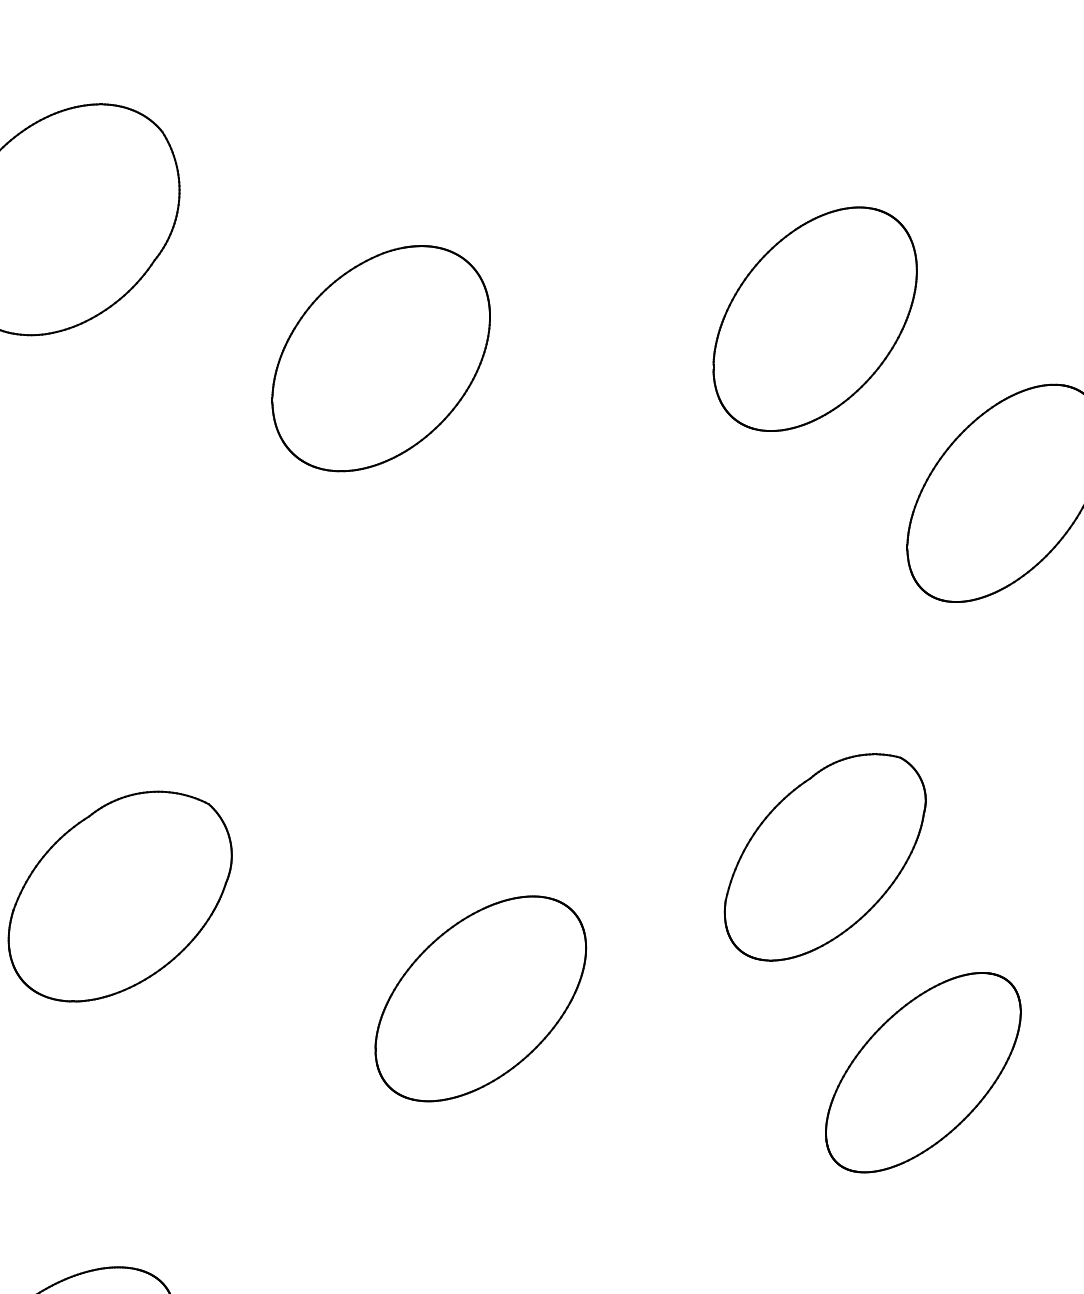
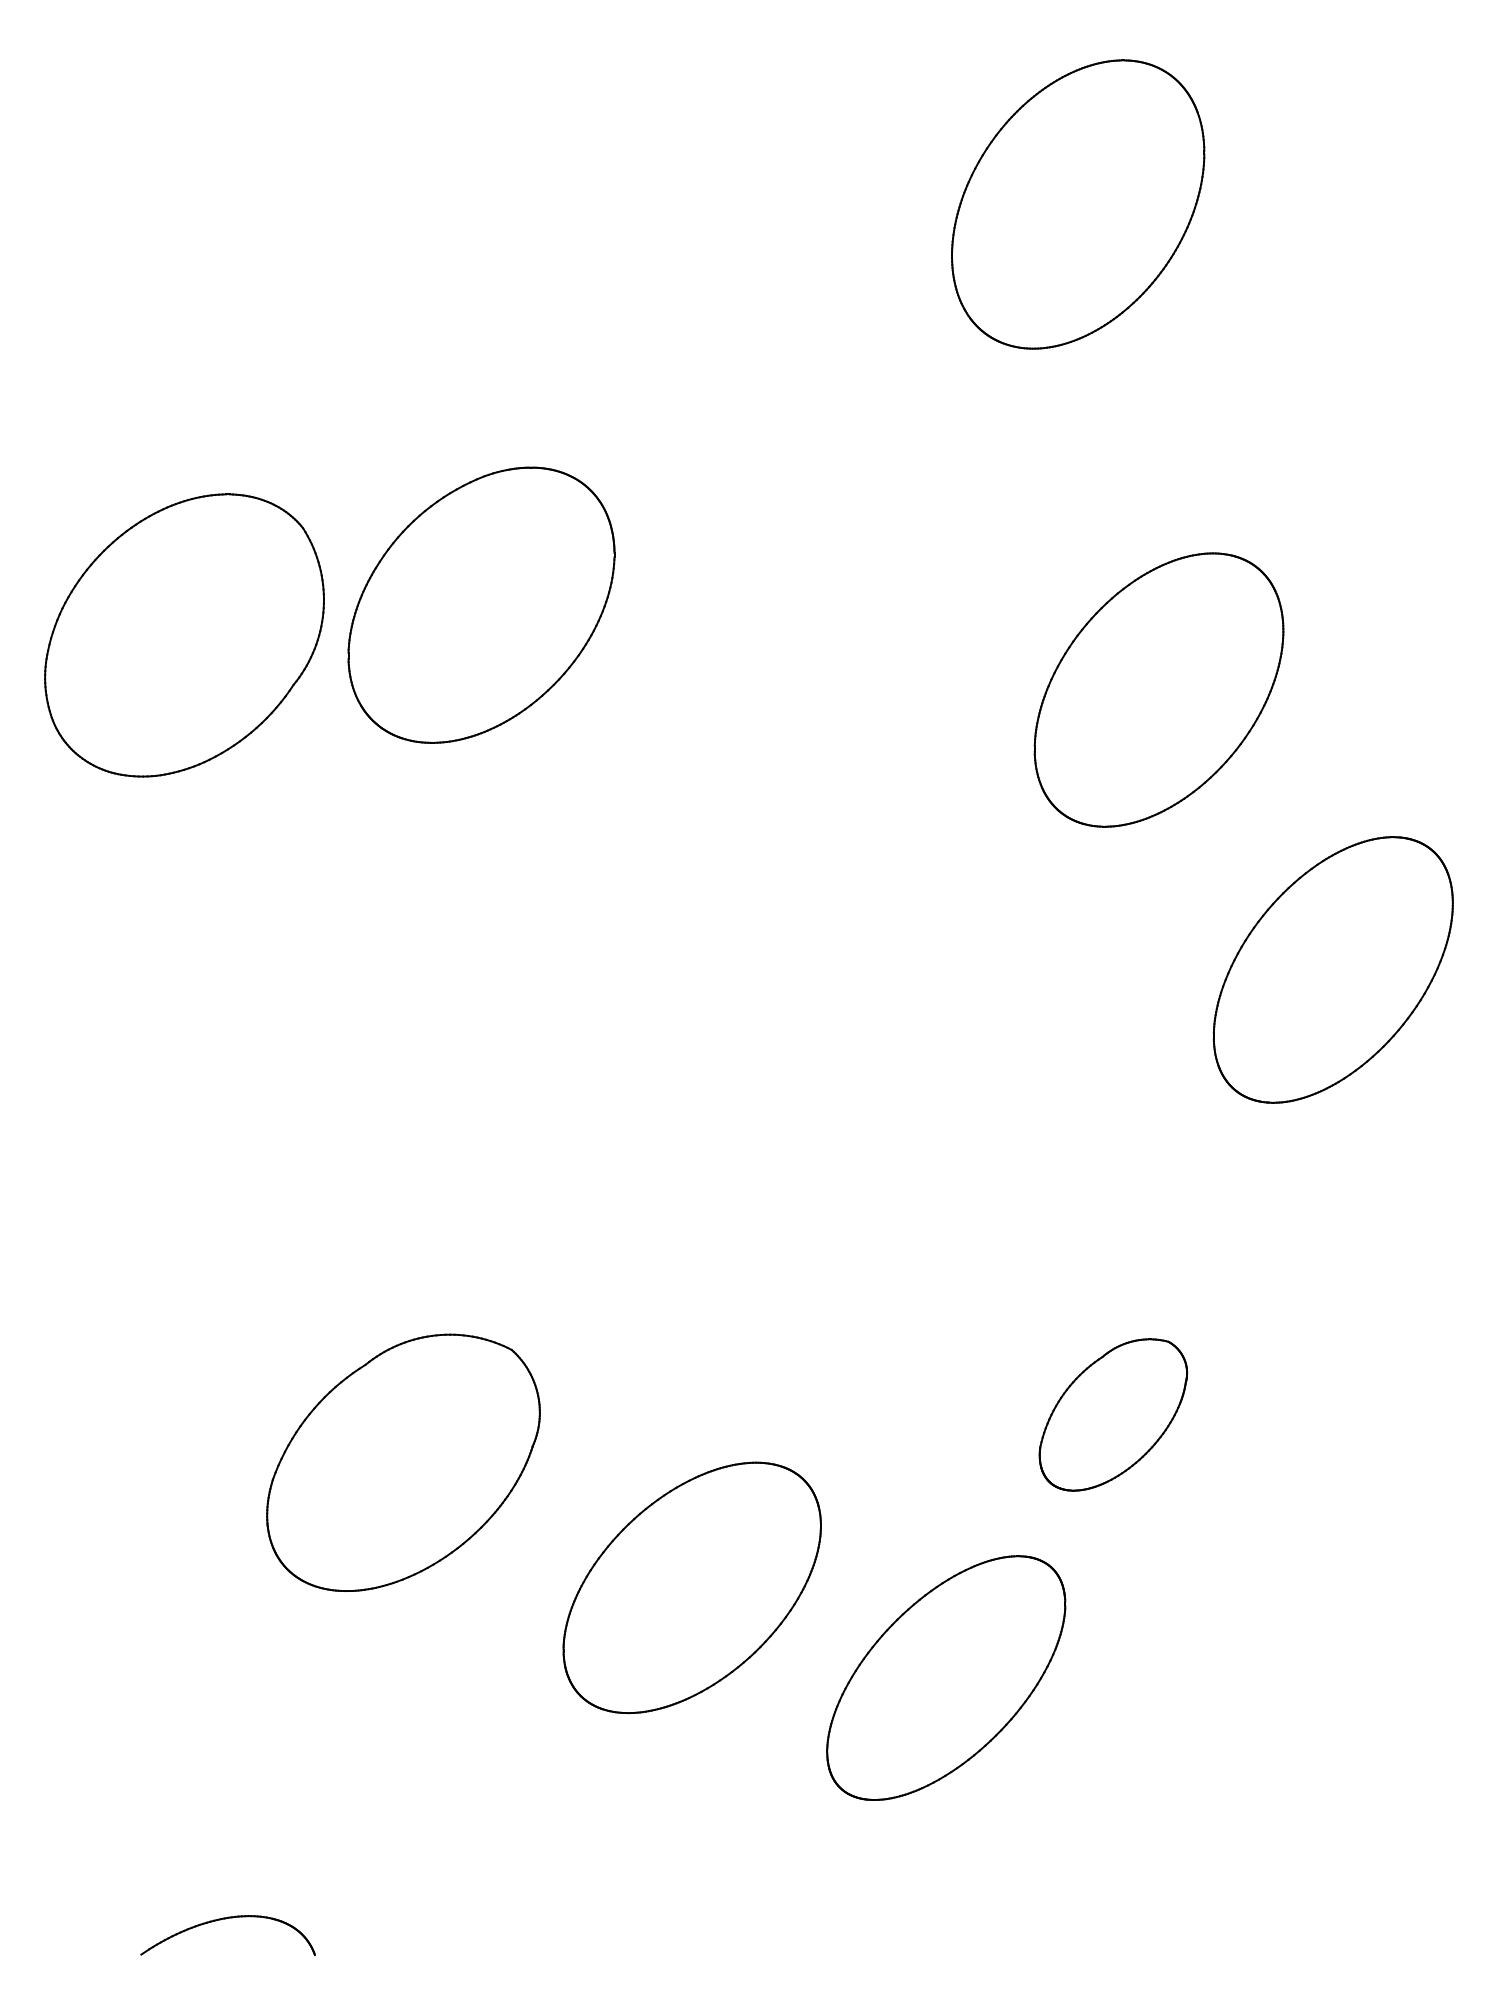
part: (814, 318) -> (1158, 689), moved
part: (381, 358) -> (481, 604), moved
part: (825, 857) -> (1113, 1414), size x0.6
part: (120, 896) -> (403, 1462), moved
part: (923, 1072) -> (946, 1677), moved

